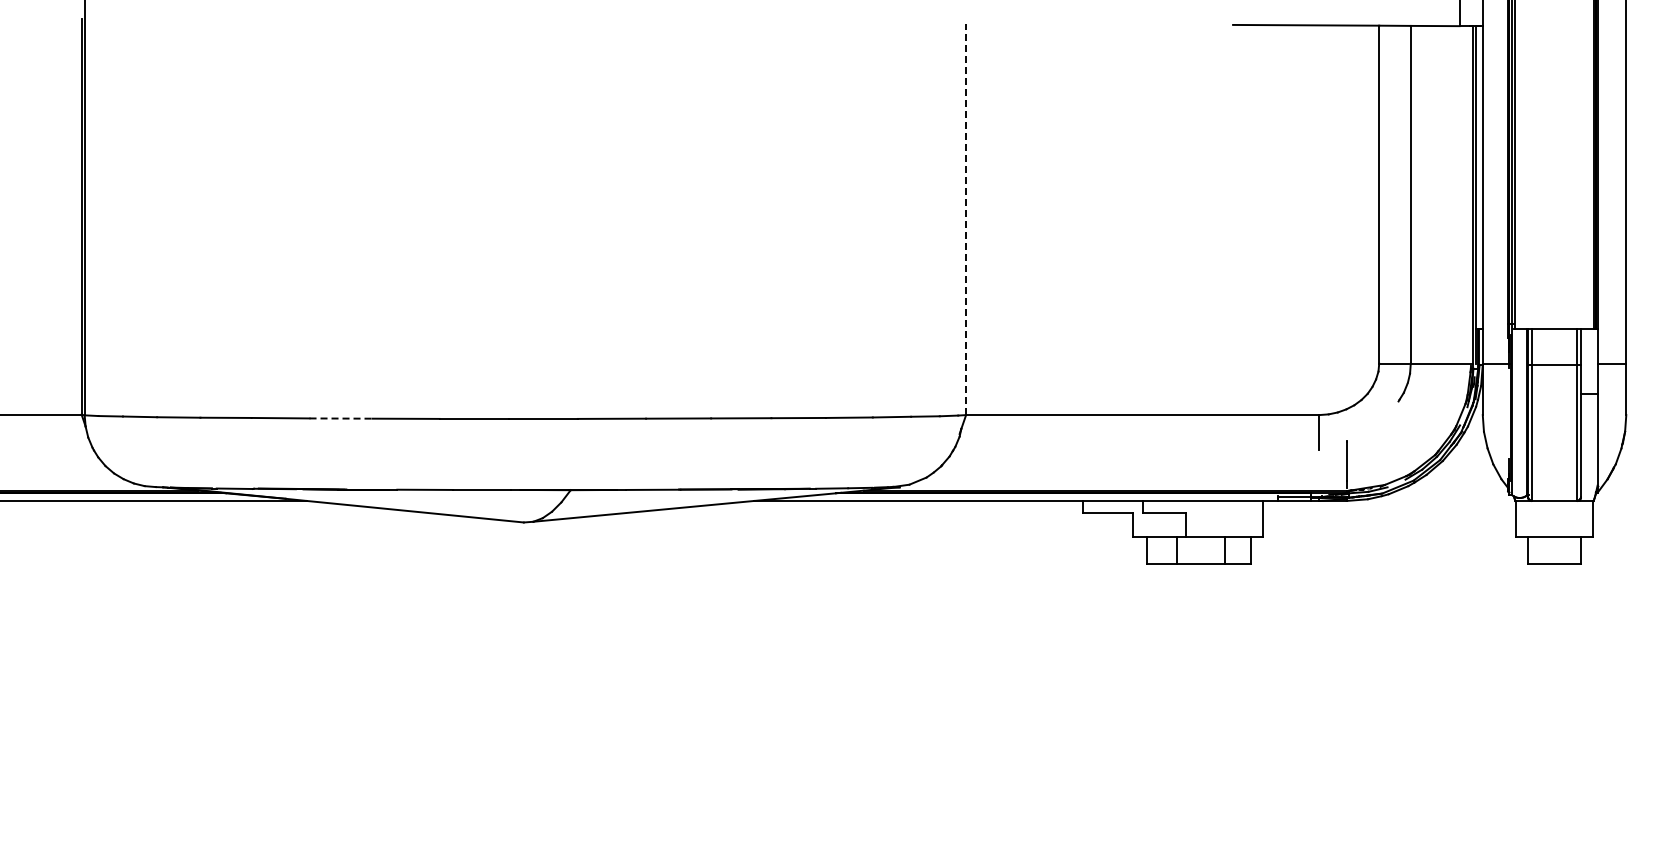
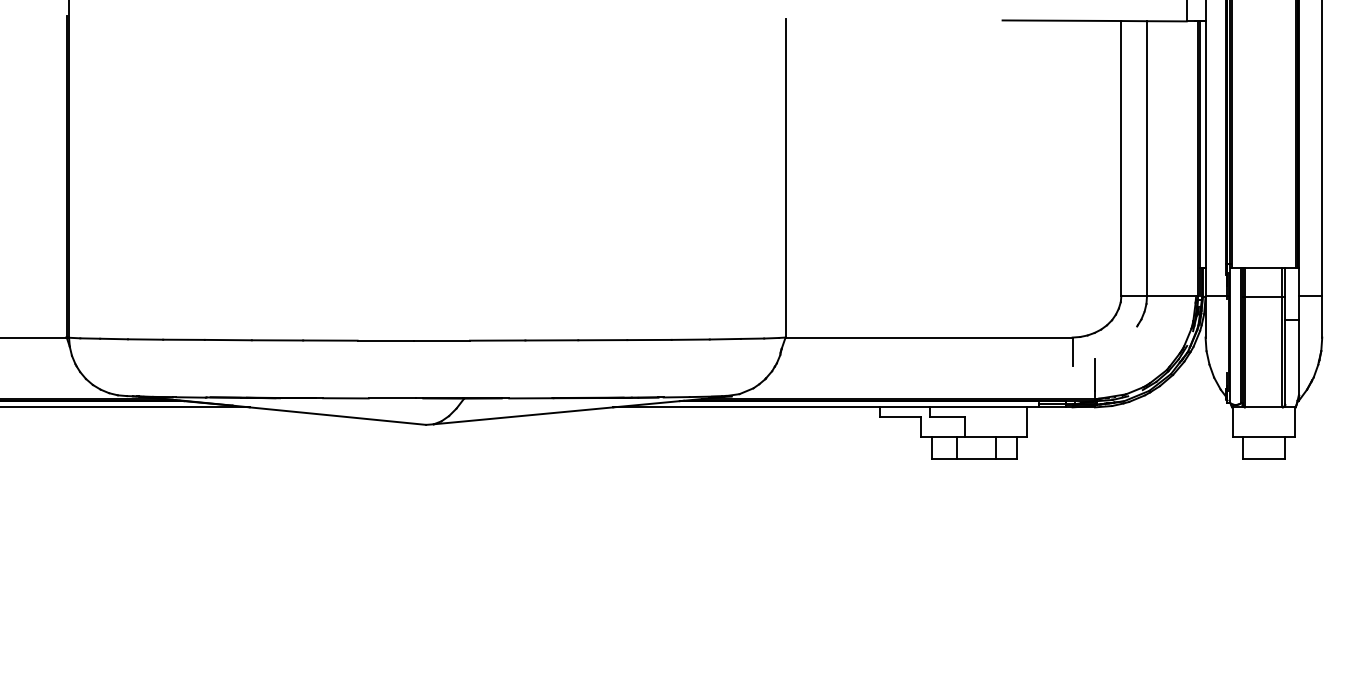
line: (966, 219) -> (785, 178), dashed -> solid
line: (341, 418) -> (277, 340), dashed -> solid

